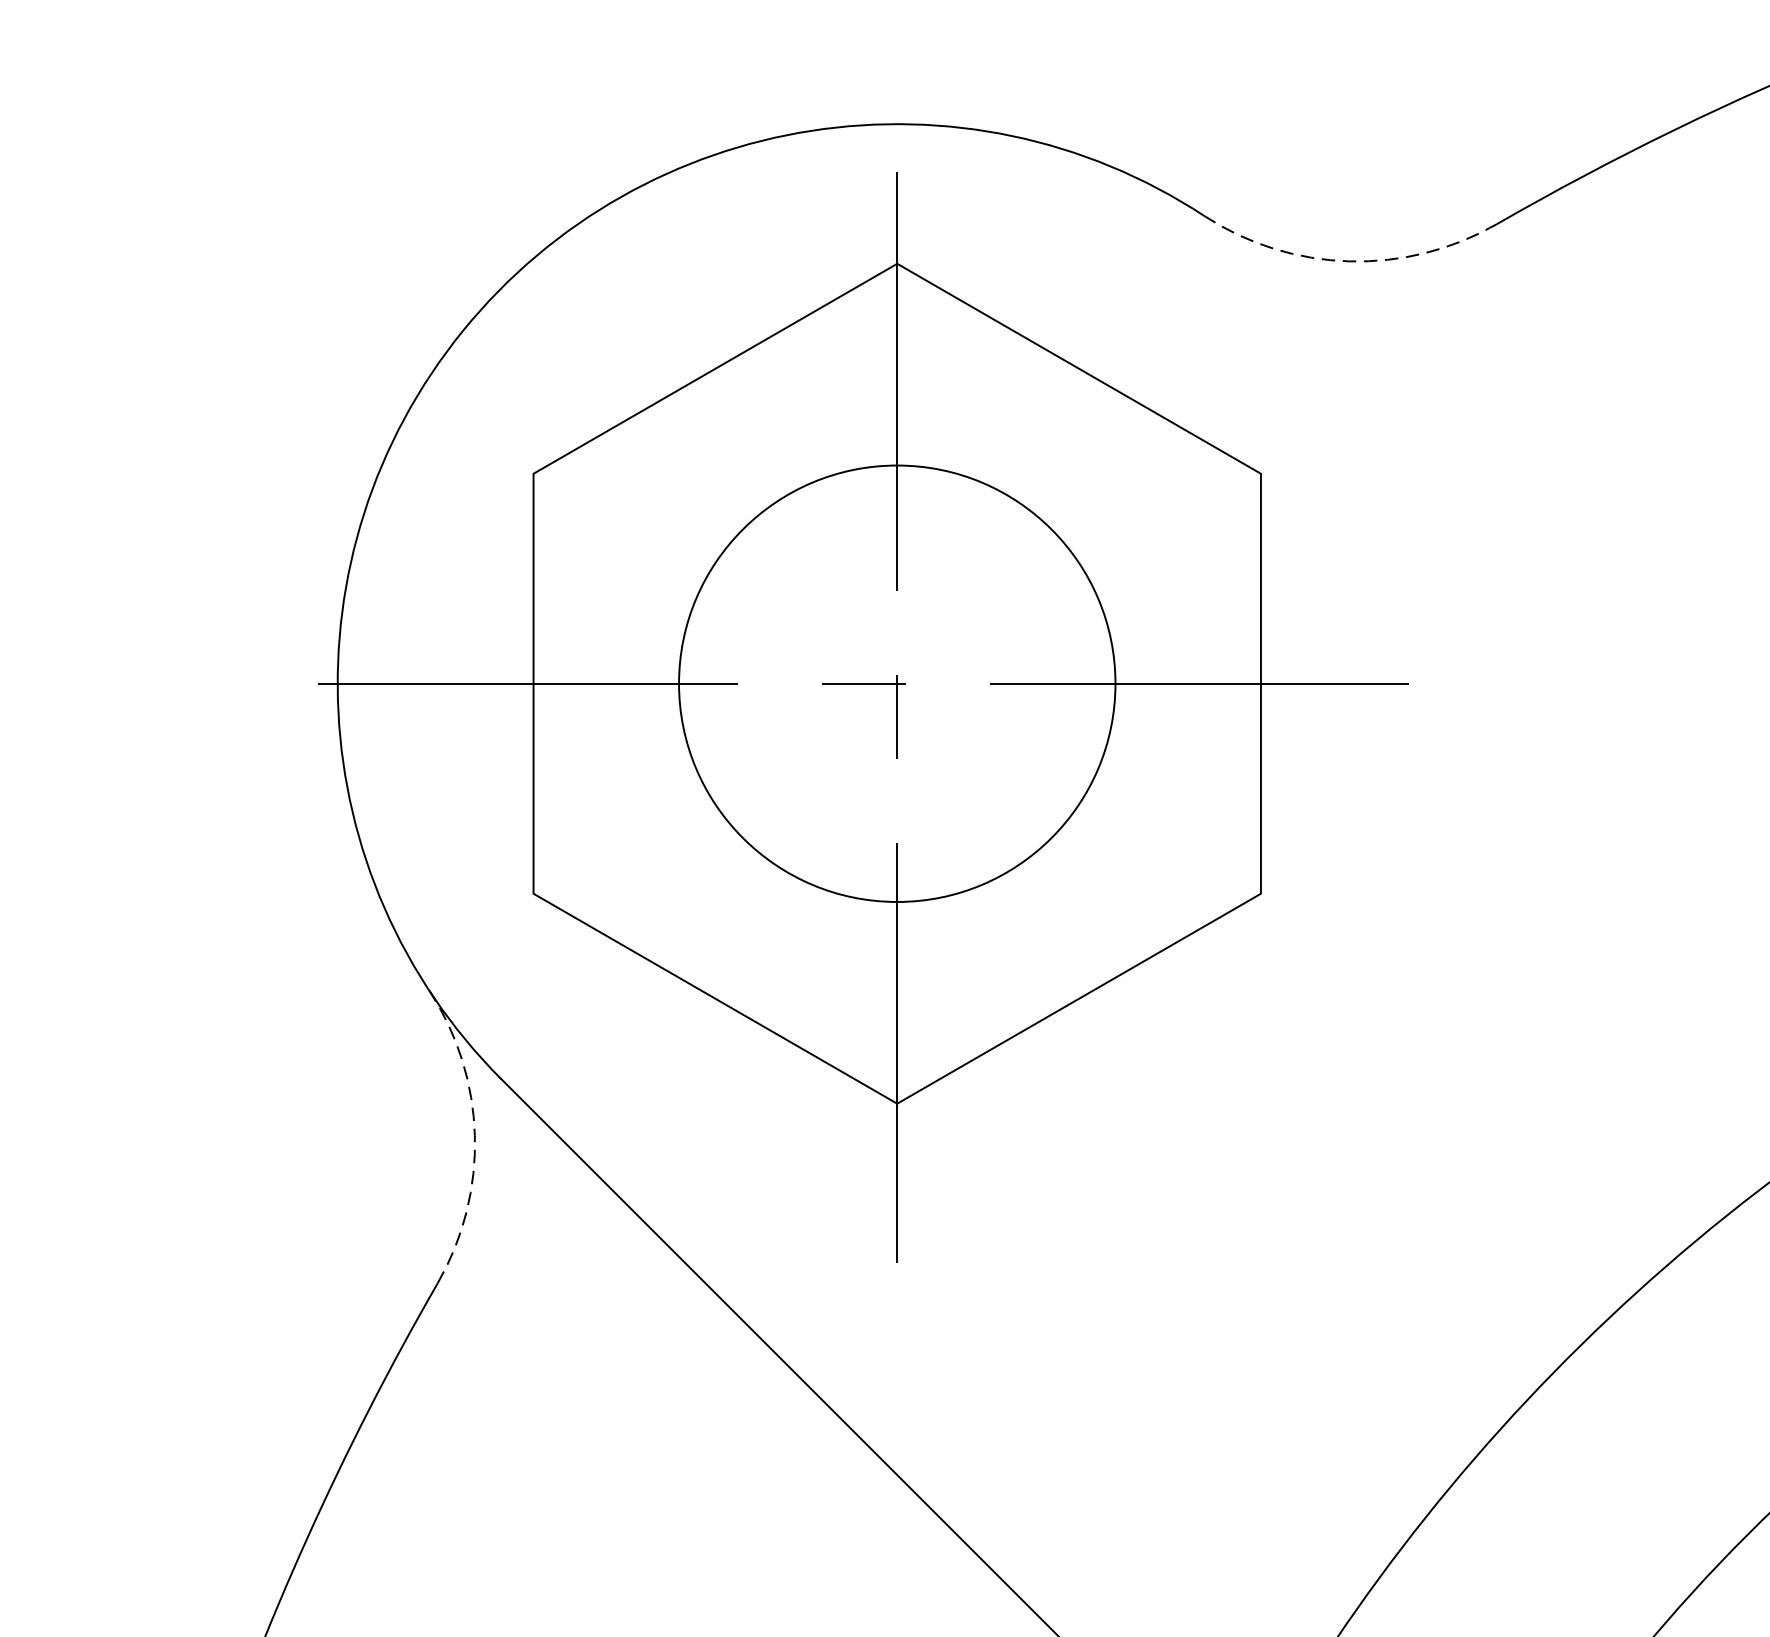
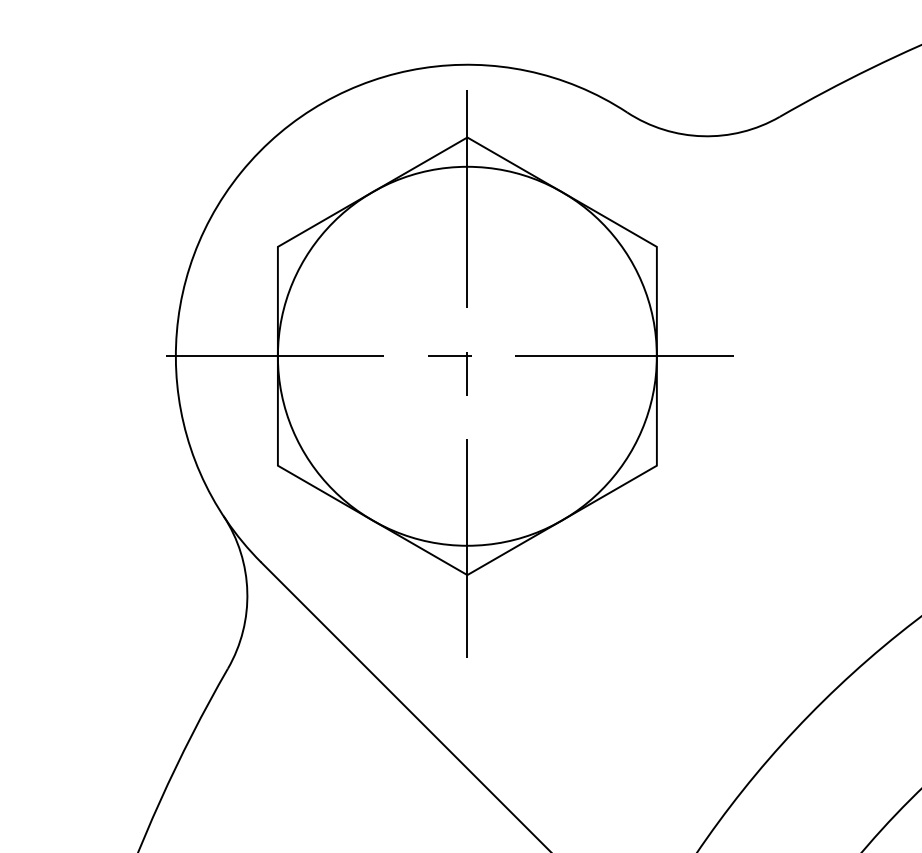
arc: (1348, 261) -> (702, 136), dashed -> solid
circle: (895, 682) -> (466, 355), size x1.67
arc: (475, 1135) -> (247, 591), dashed -> solid

